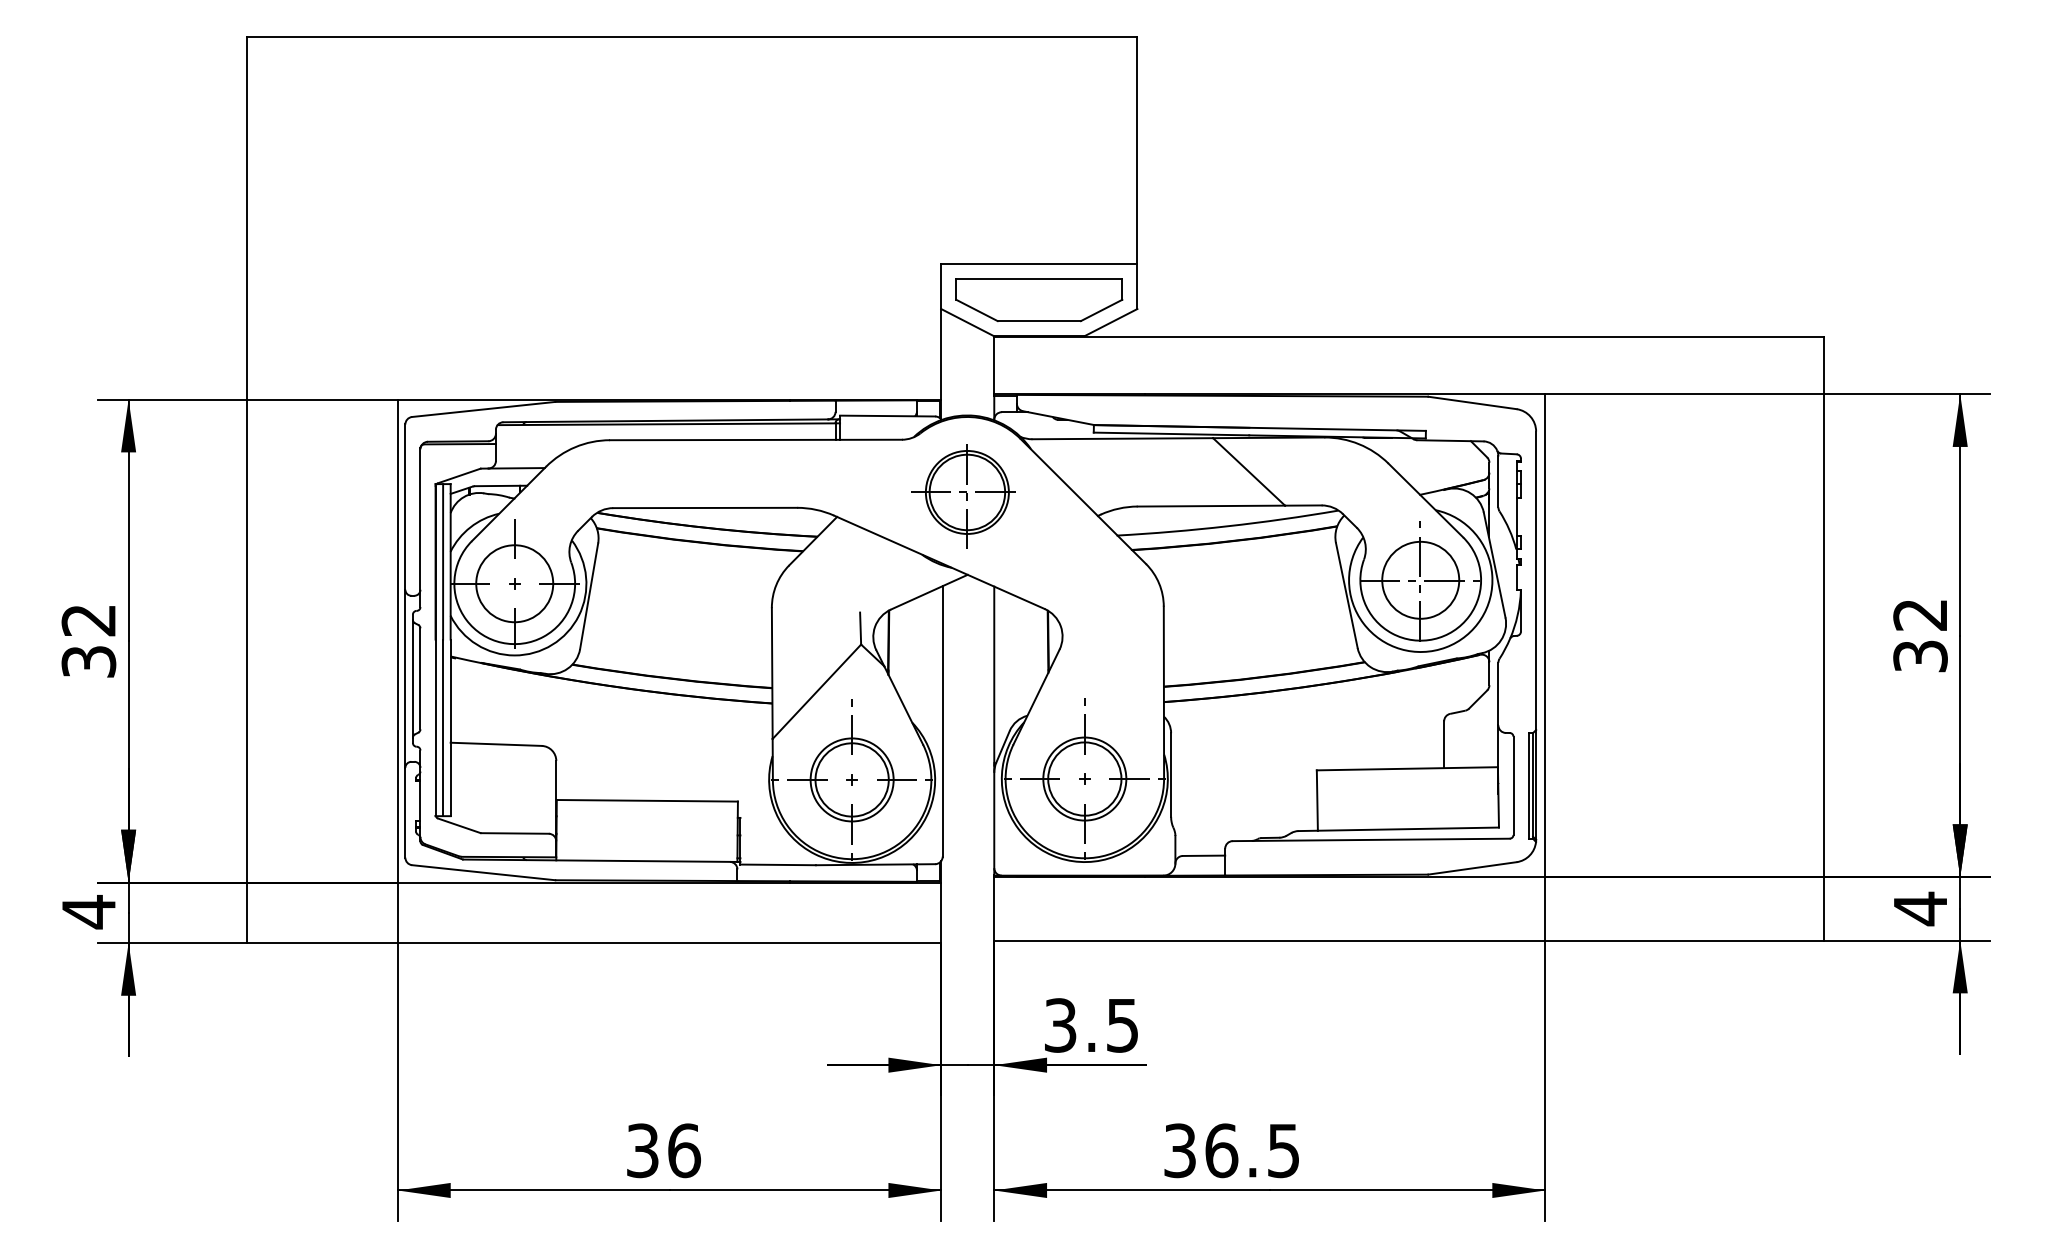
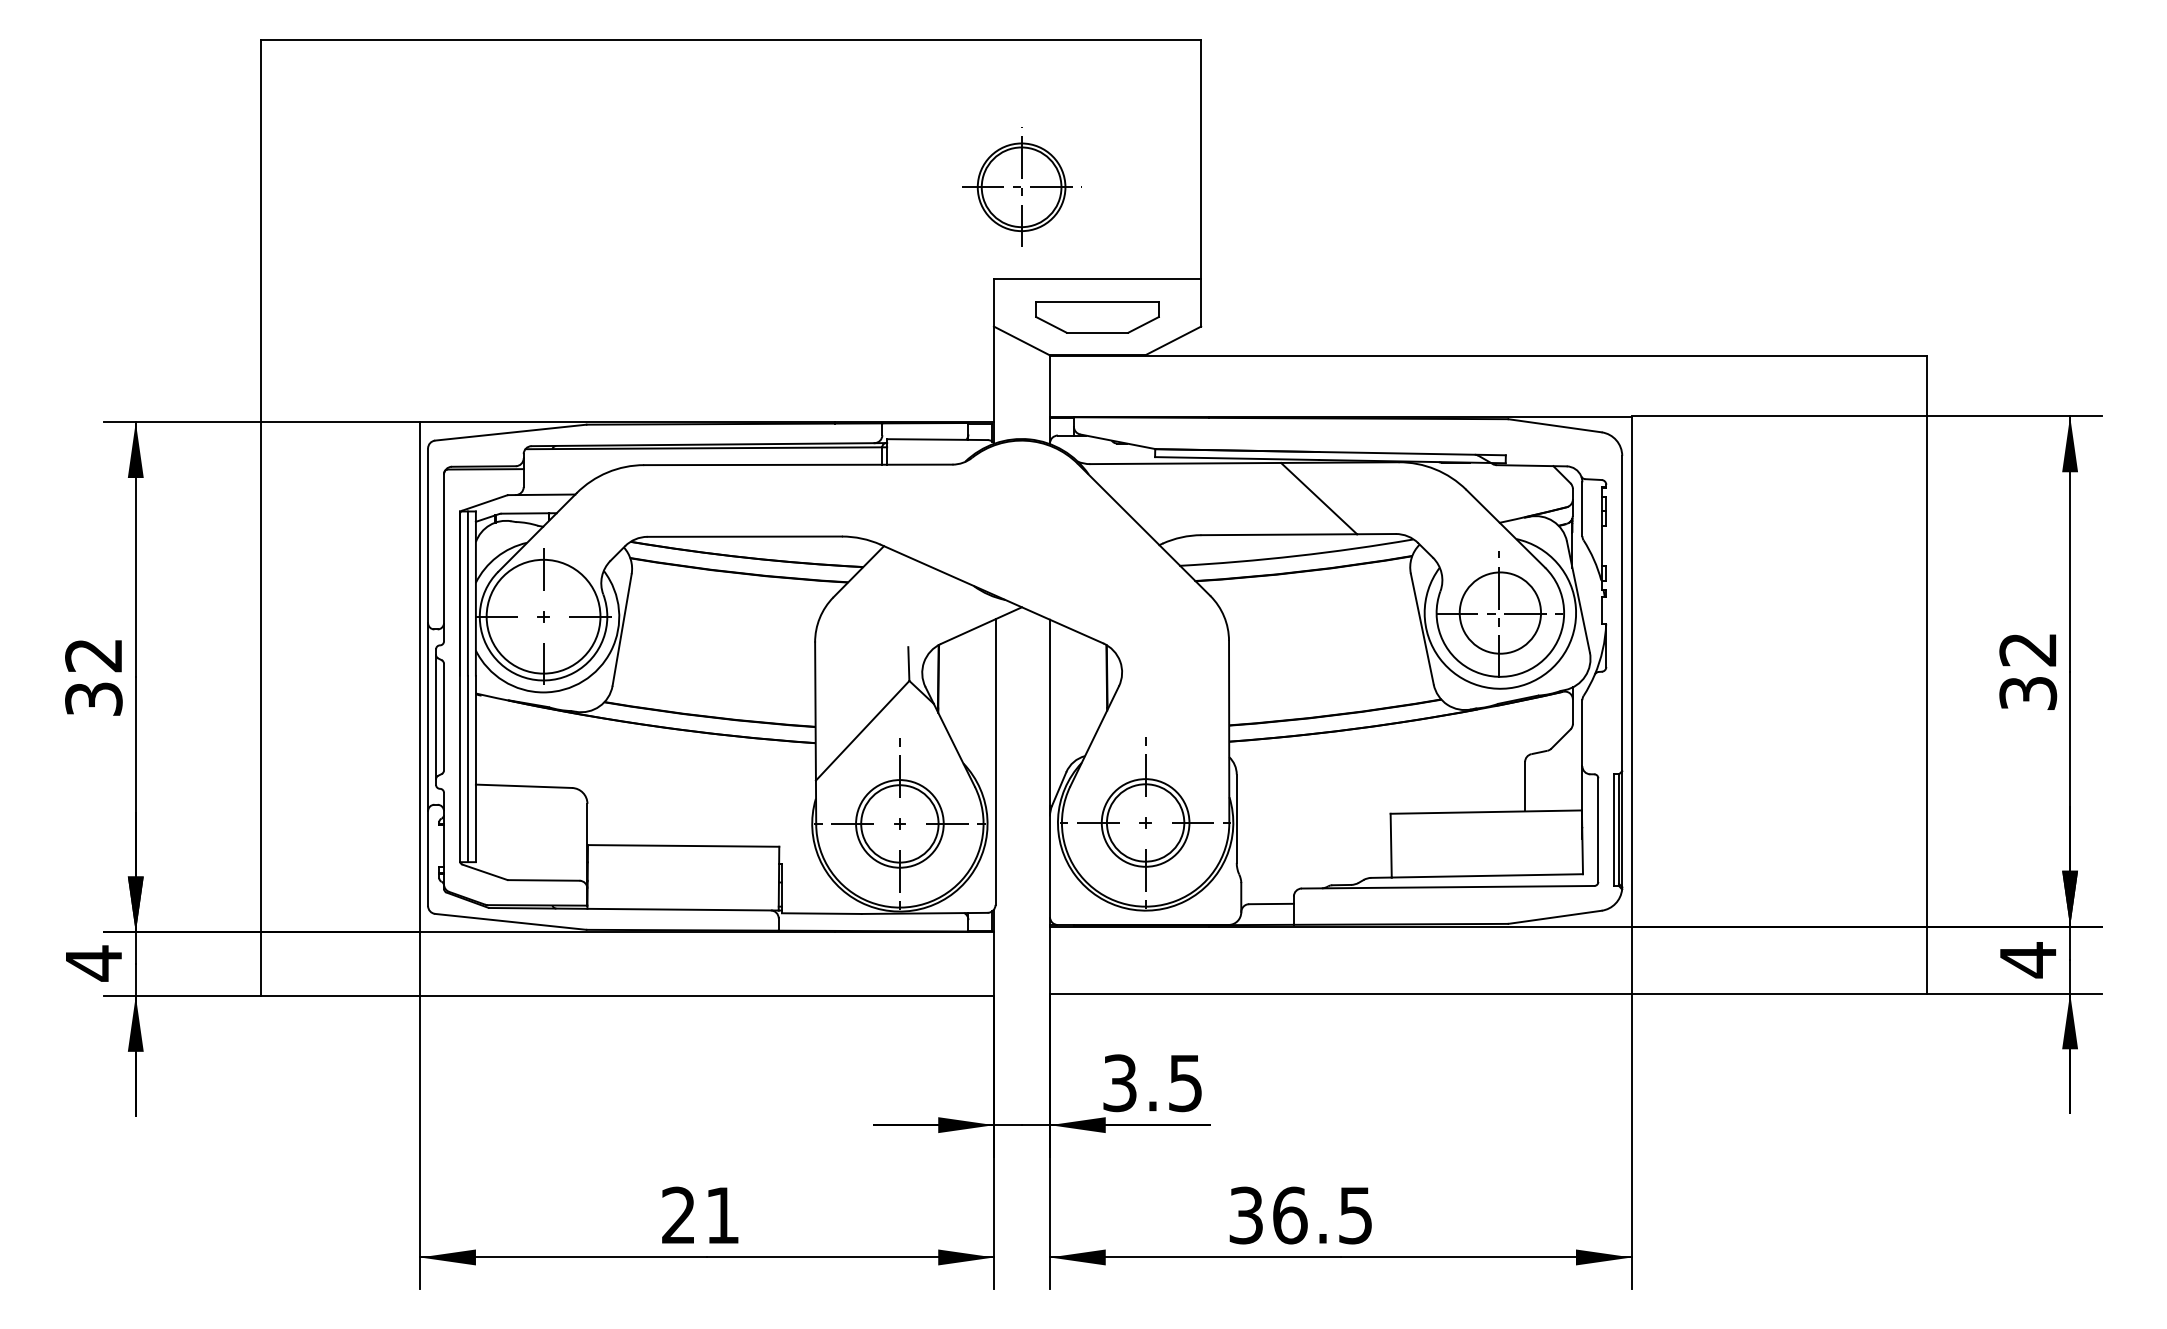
part: (1039, 300) -> (1097, 317), size x0.7
part: (967, 491) -> (1021, 186), moved
circle: (514, 583) -> (543, 616), size x1.4
text: (664, 1150) -> (701, 1215), 36 -> 21

